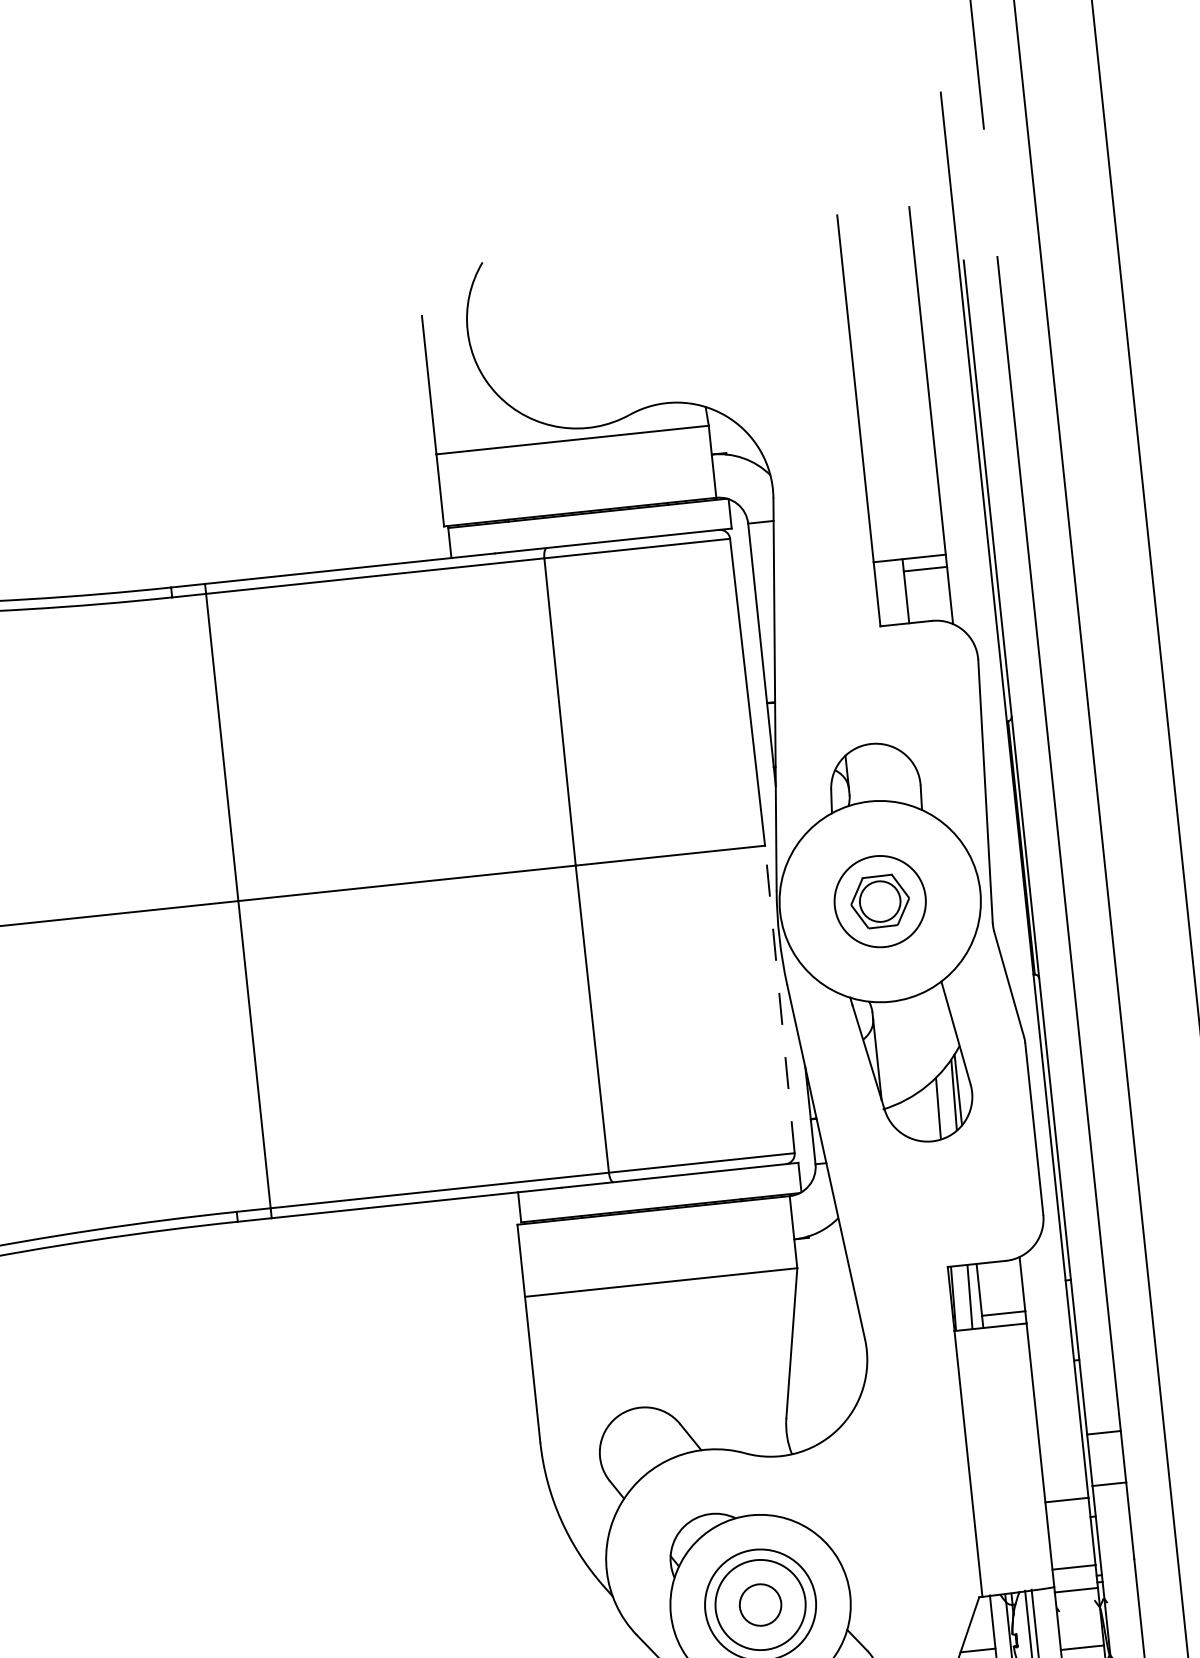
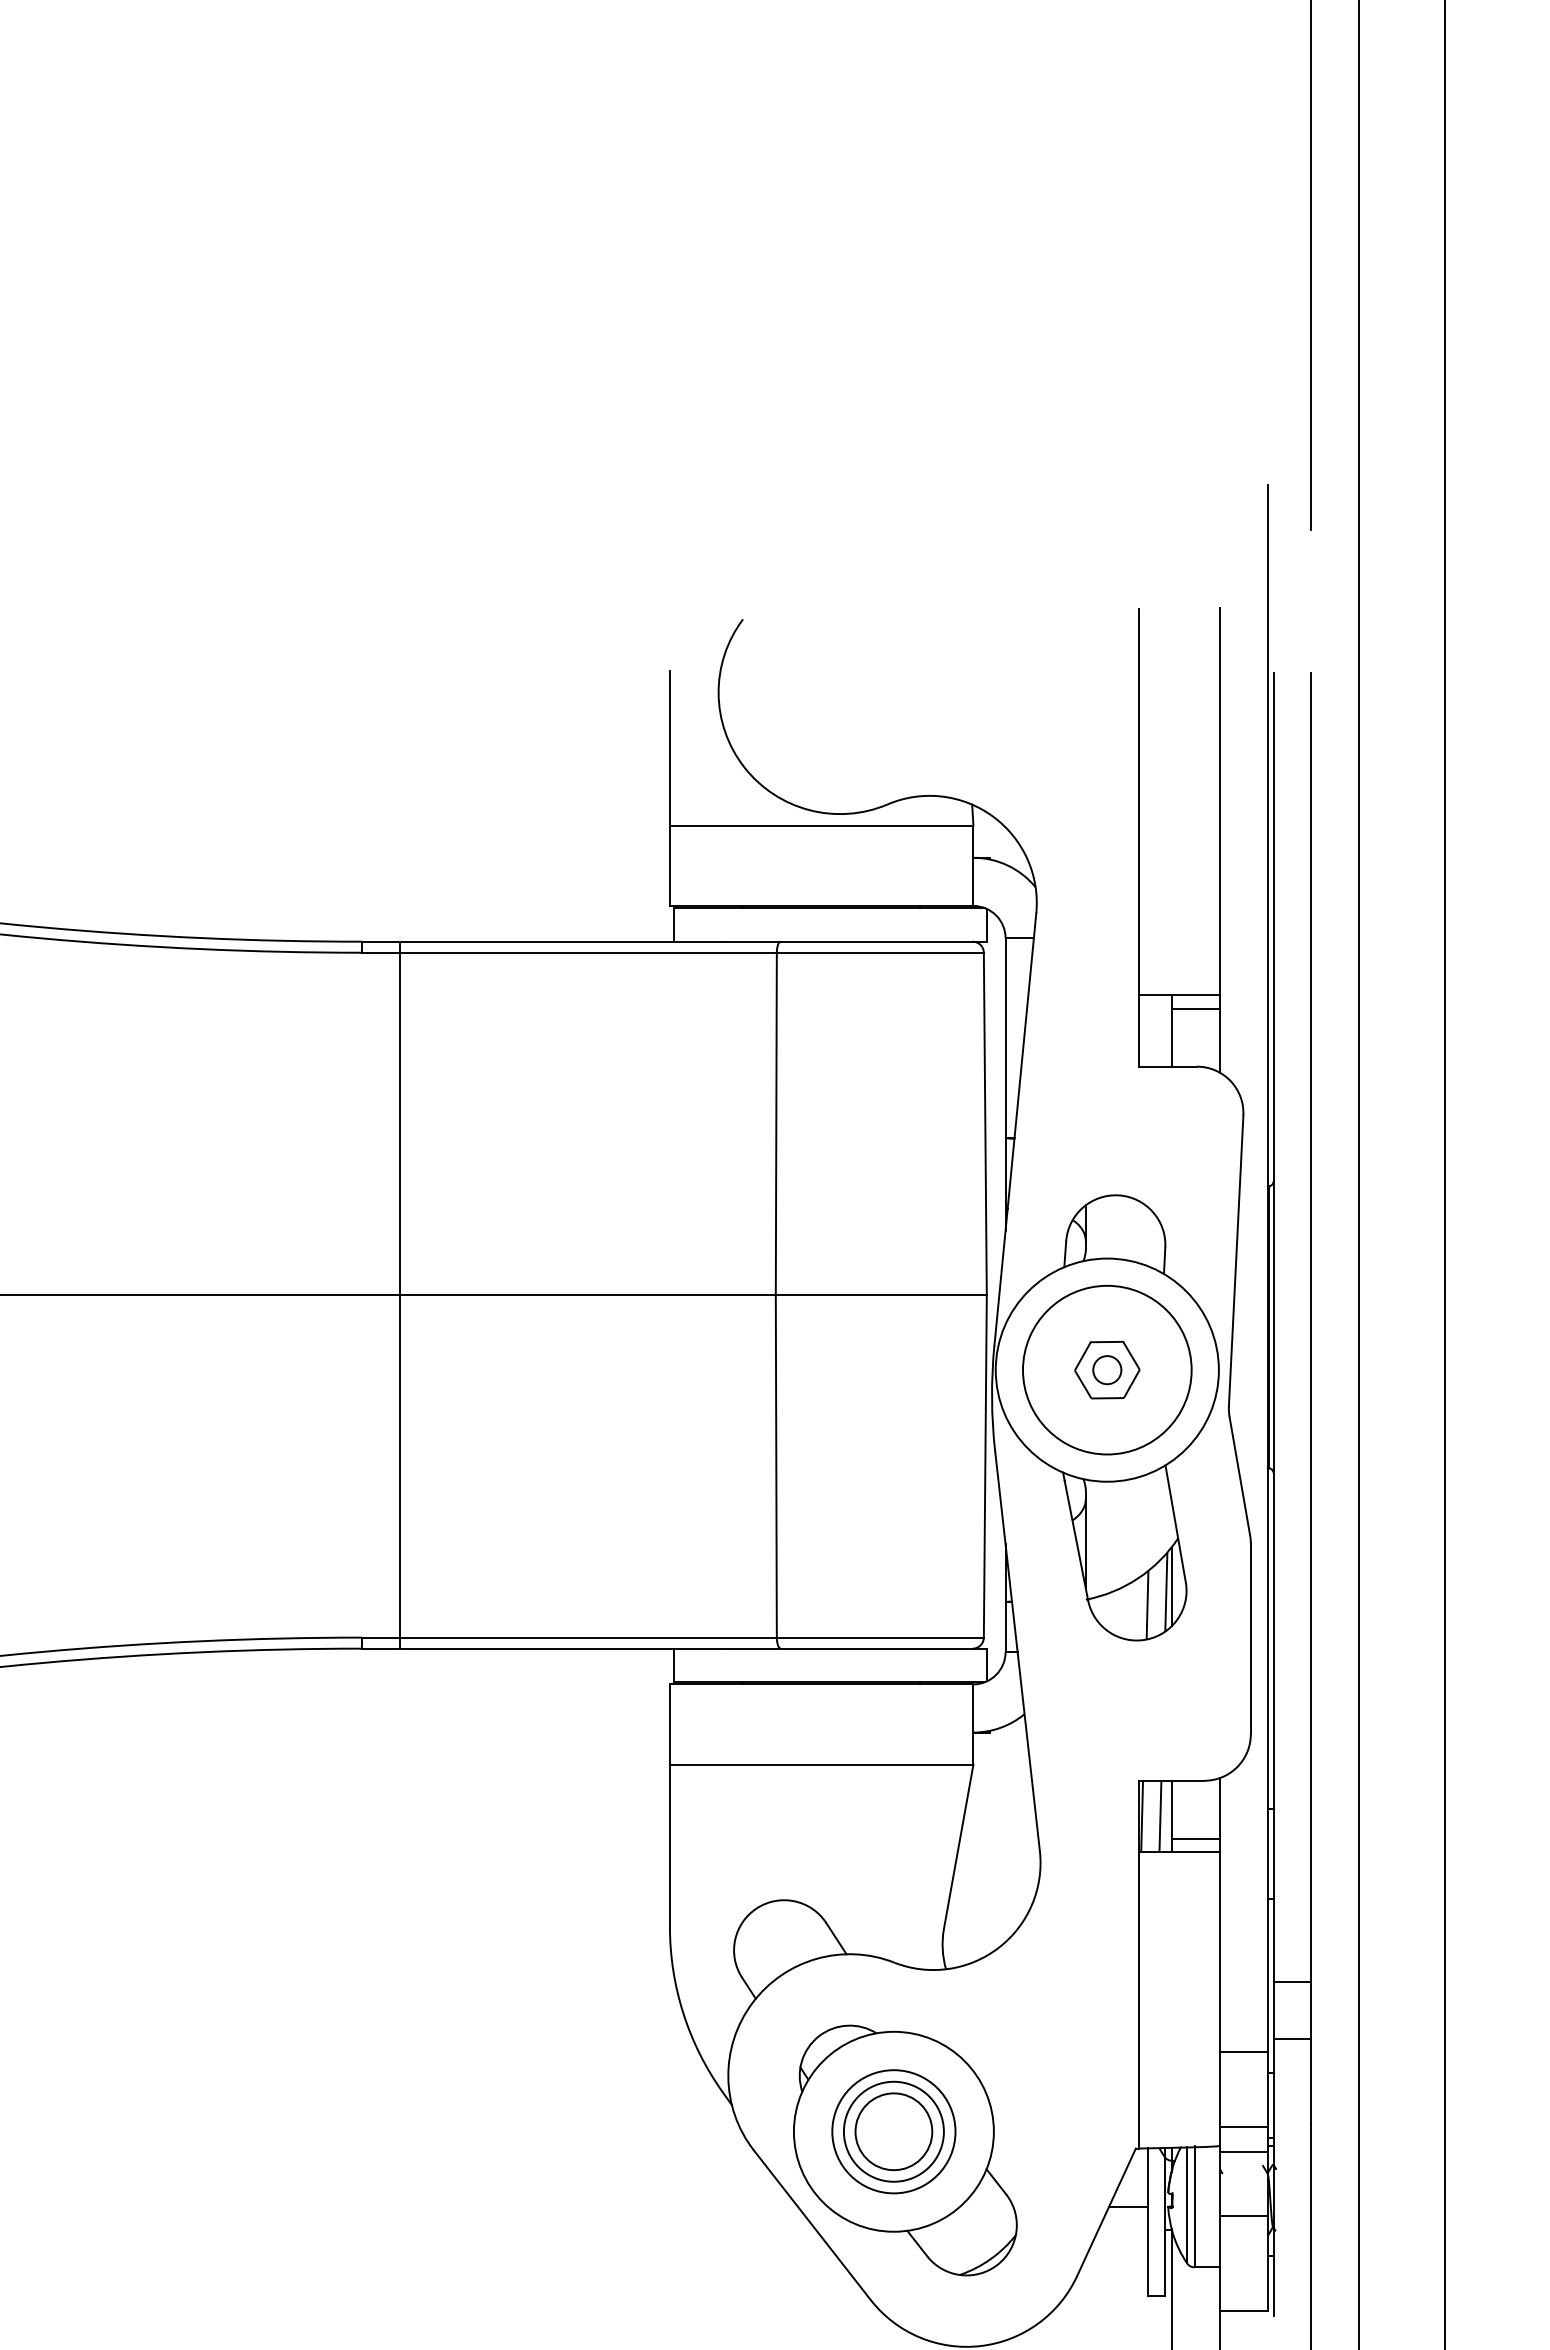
circle: (879, 901) -> (1106, 1369), size x1.67
circle: (880, 901) -> (1107, 1370), size x0.62
line: (779, 998) -> (985, 1465), dashed -> solid
circle: (760, 1604) -> (893, 2131), size x1.67

